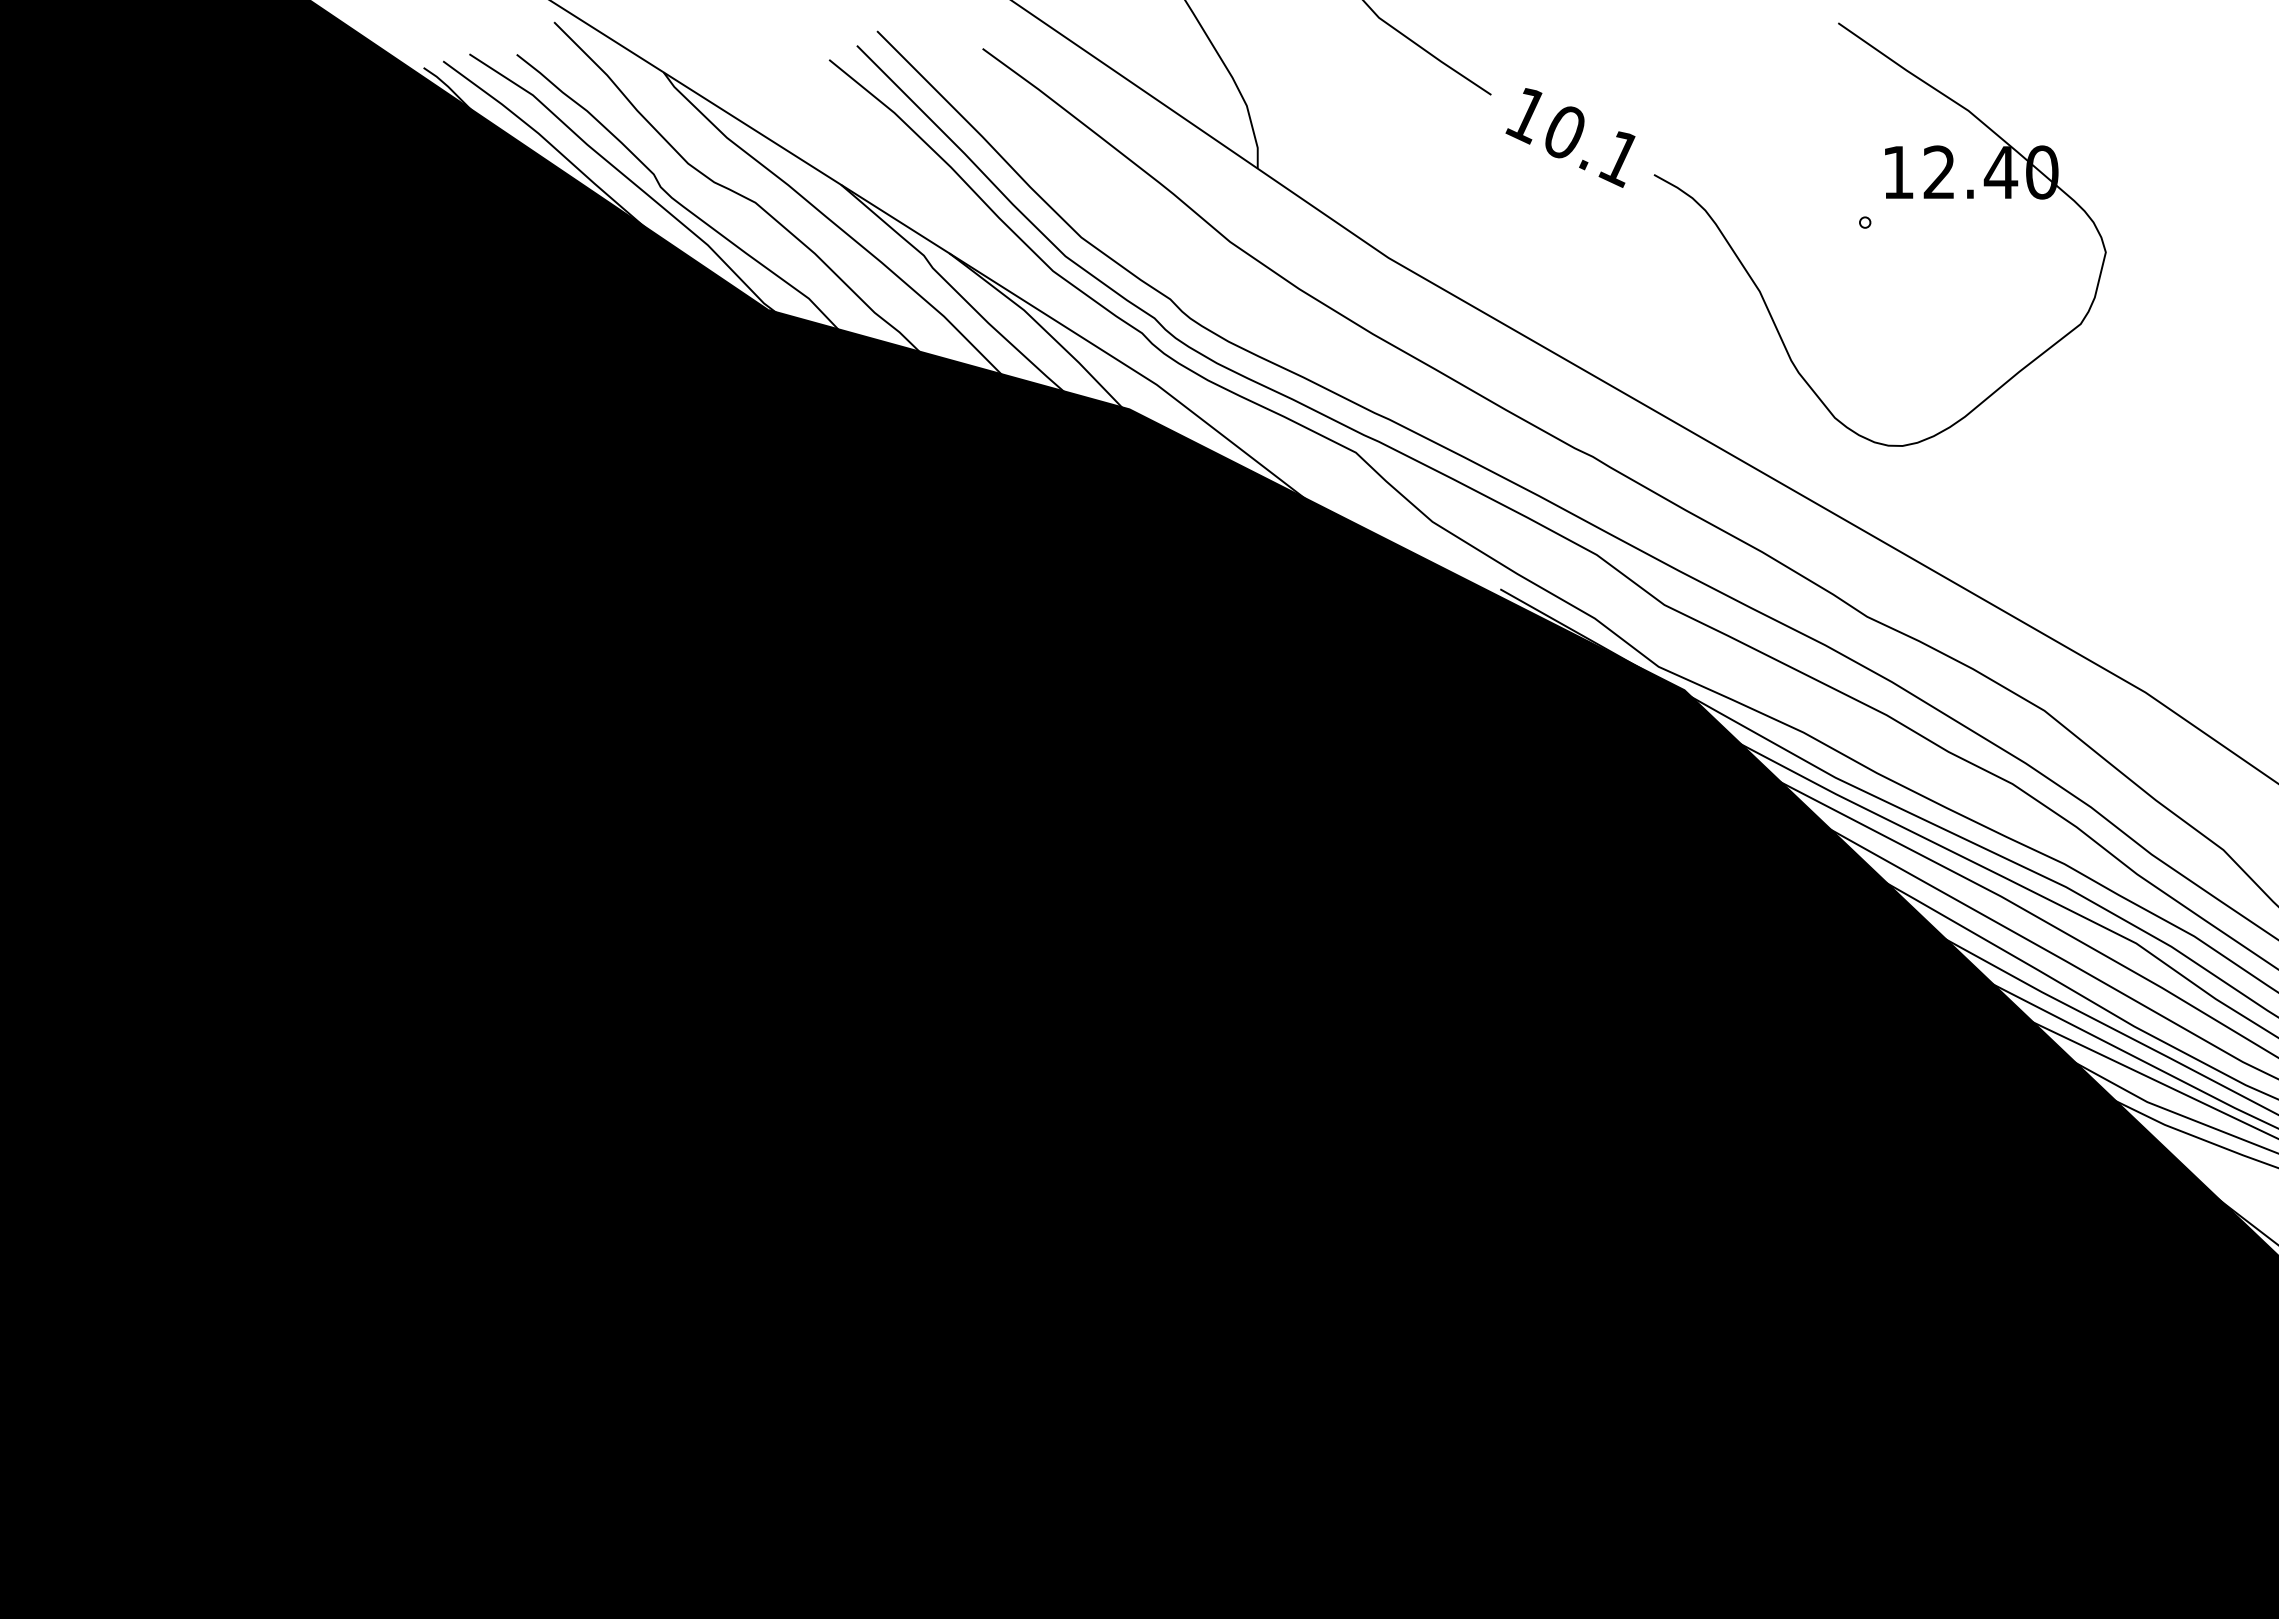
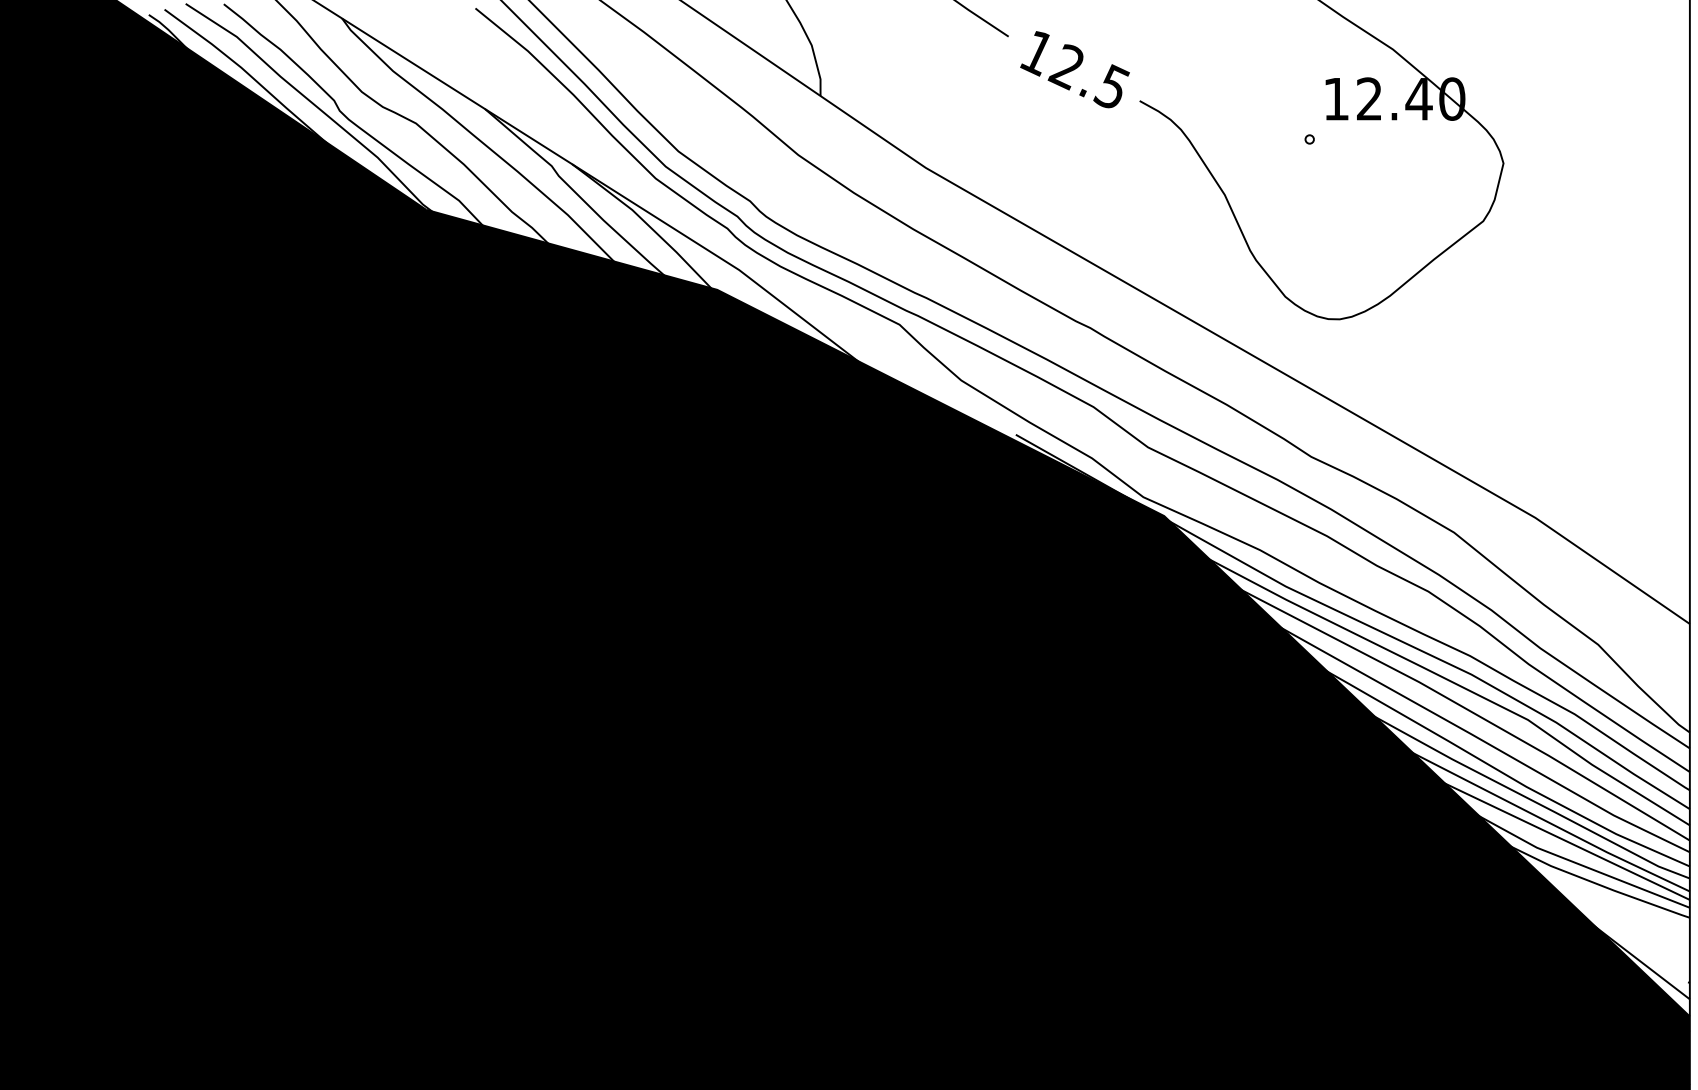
text: (1590, 145) -> (1088, 77), 10.1 -> 12.5

